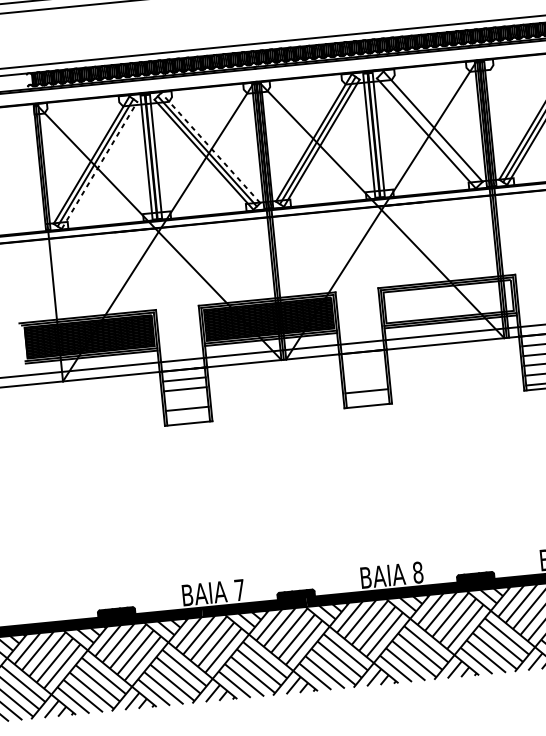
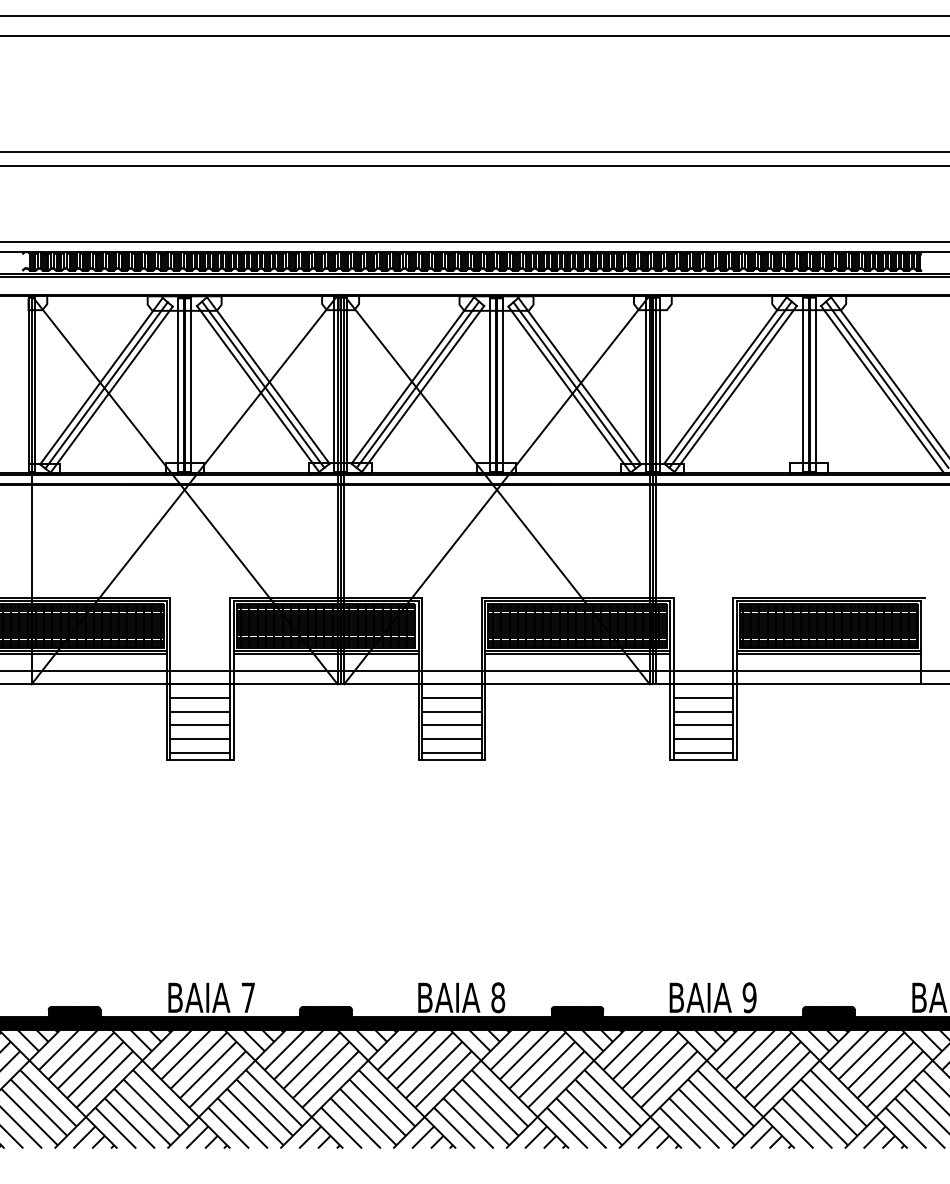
line: (429, 130) -> (574, 385), added
line: (210, 147) -> (268, 380), dashed -> solid
line: (100, 165) -> (112, 389), dashed -> solid
hatch: (448, 301) -> (577, 625), added
line: (363, 362) -> (451, 698), added
line: (364, 371) -> (451, 711), added
line: (365, 381) -> (451, 725), added
line: (186, 399) -> (200, 725), added
line: (367, 400) -> (451, 752), added
line: (188, 418) -> (200, 752), added

